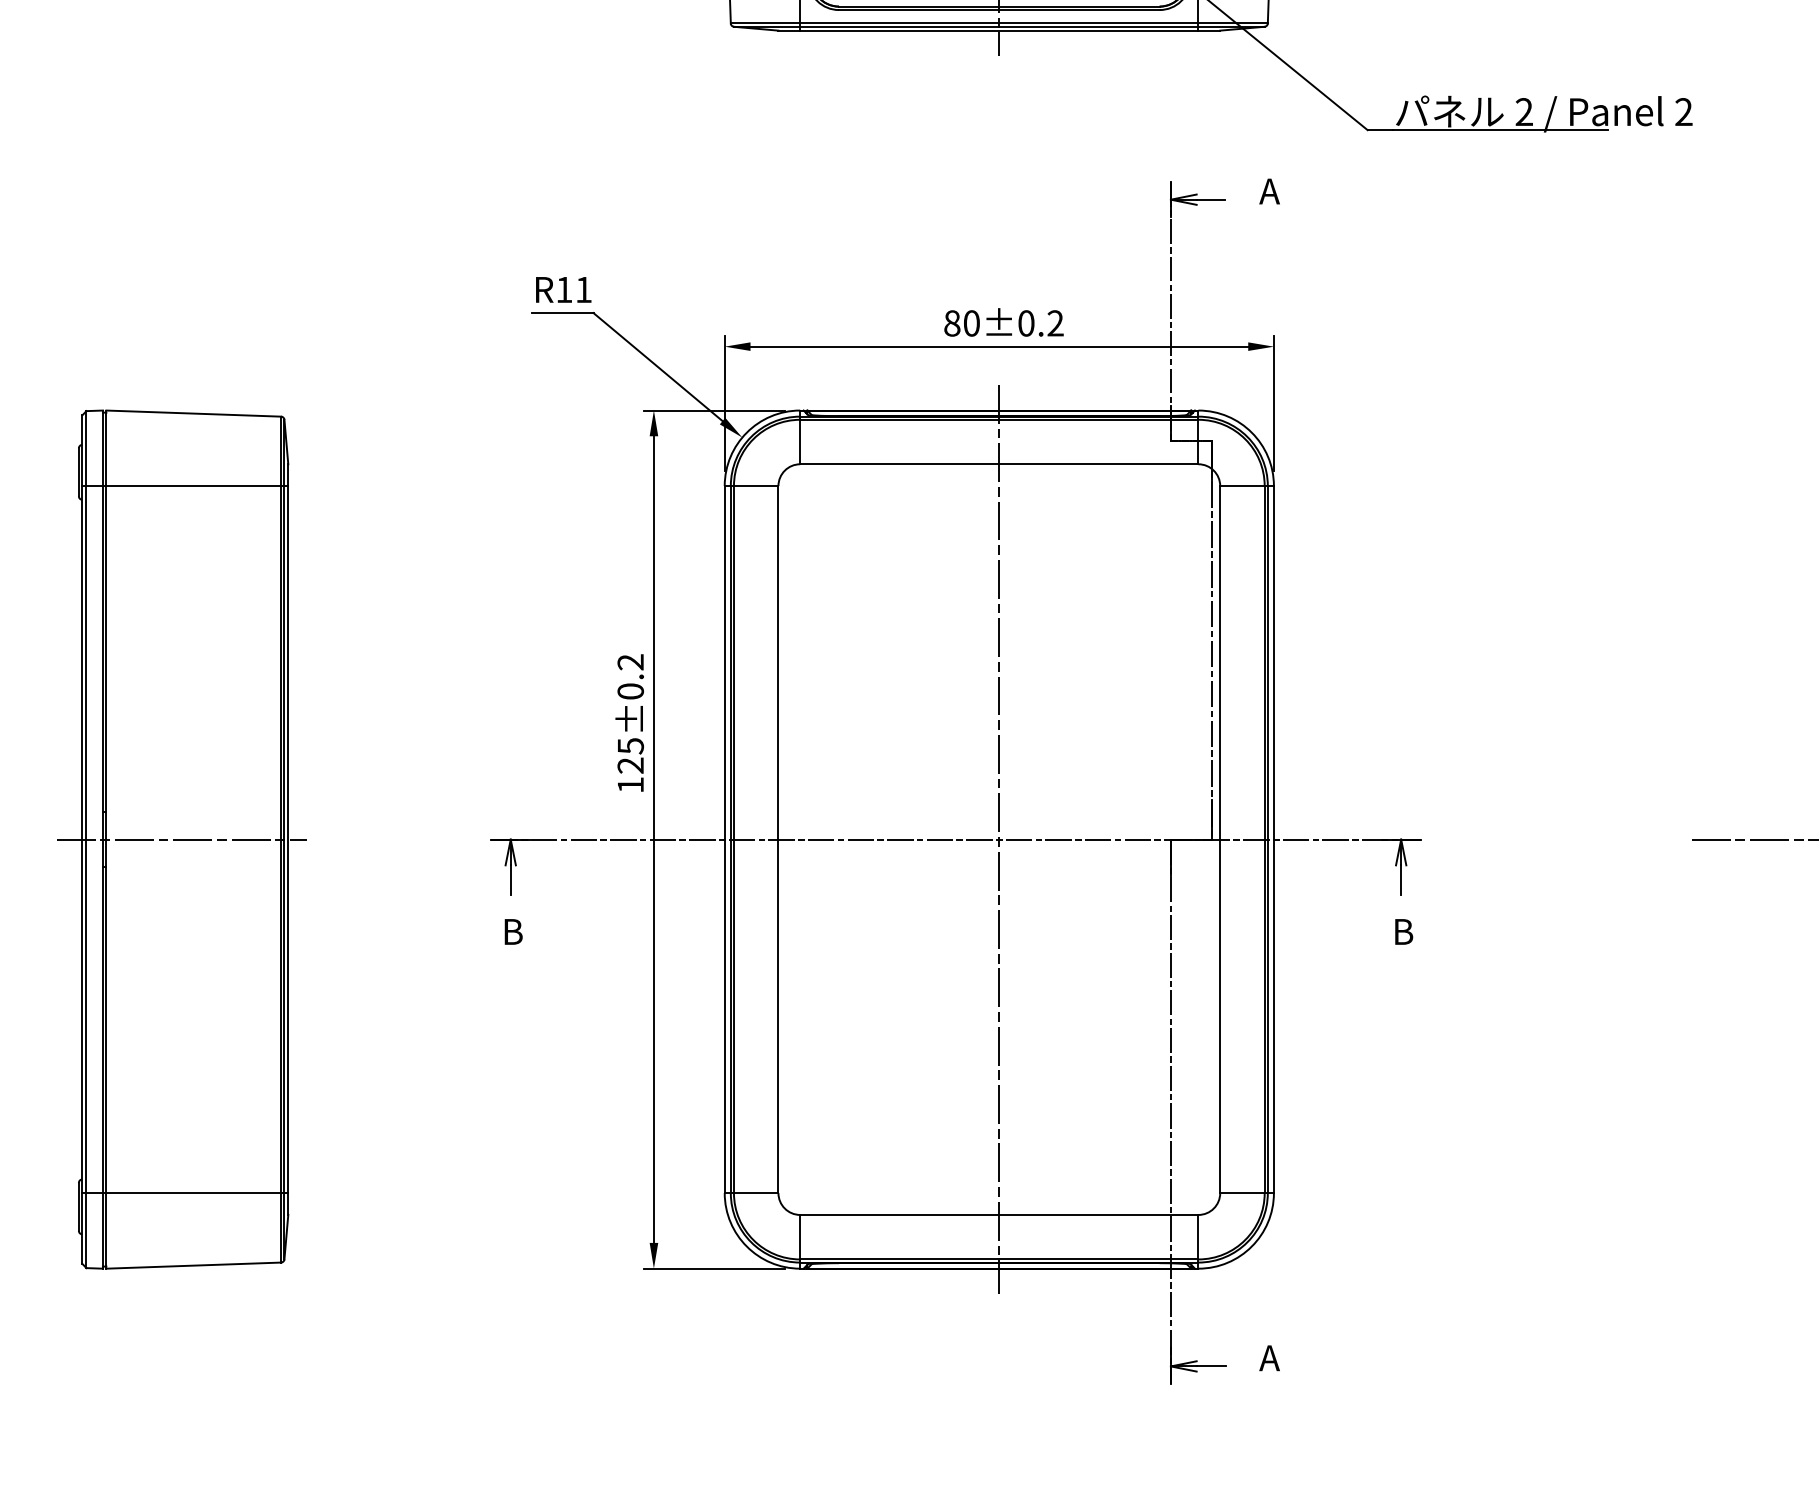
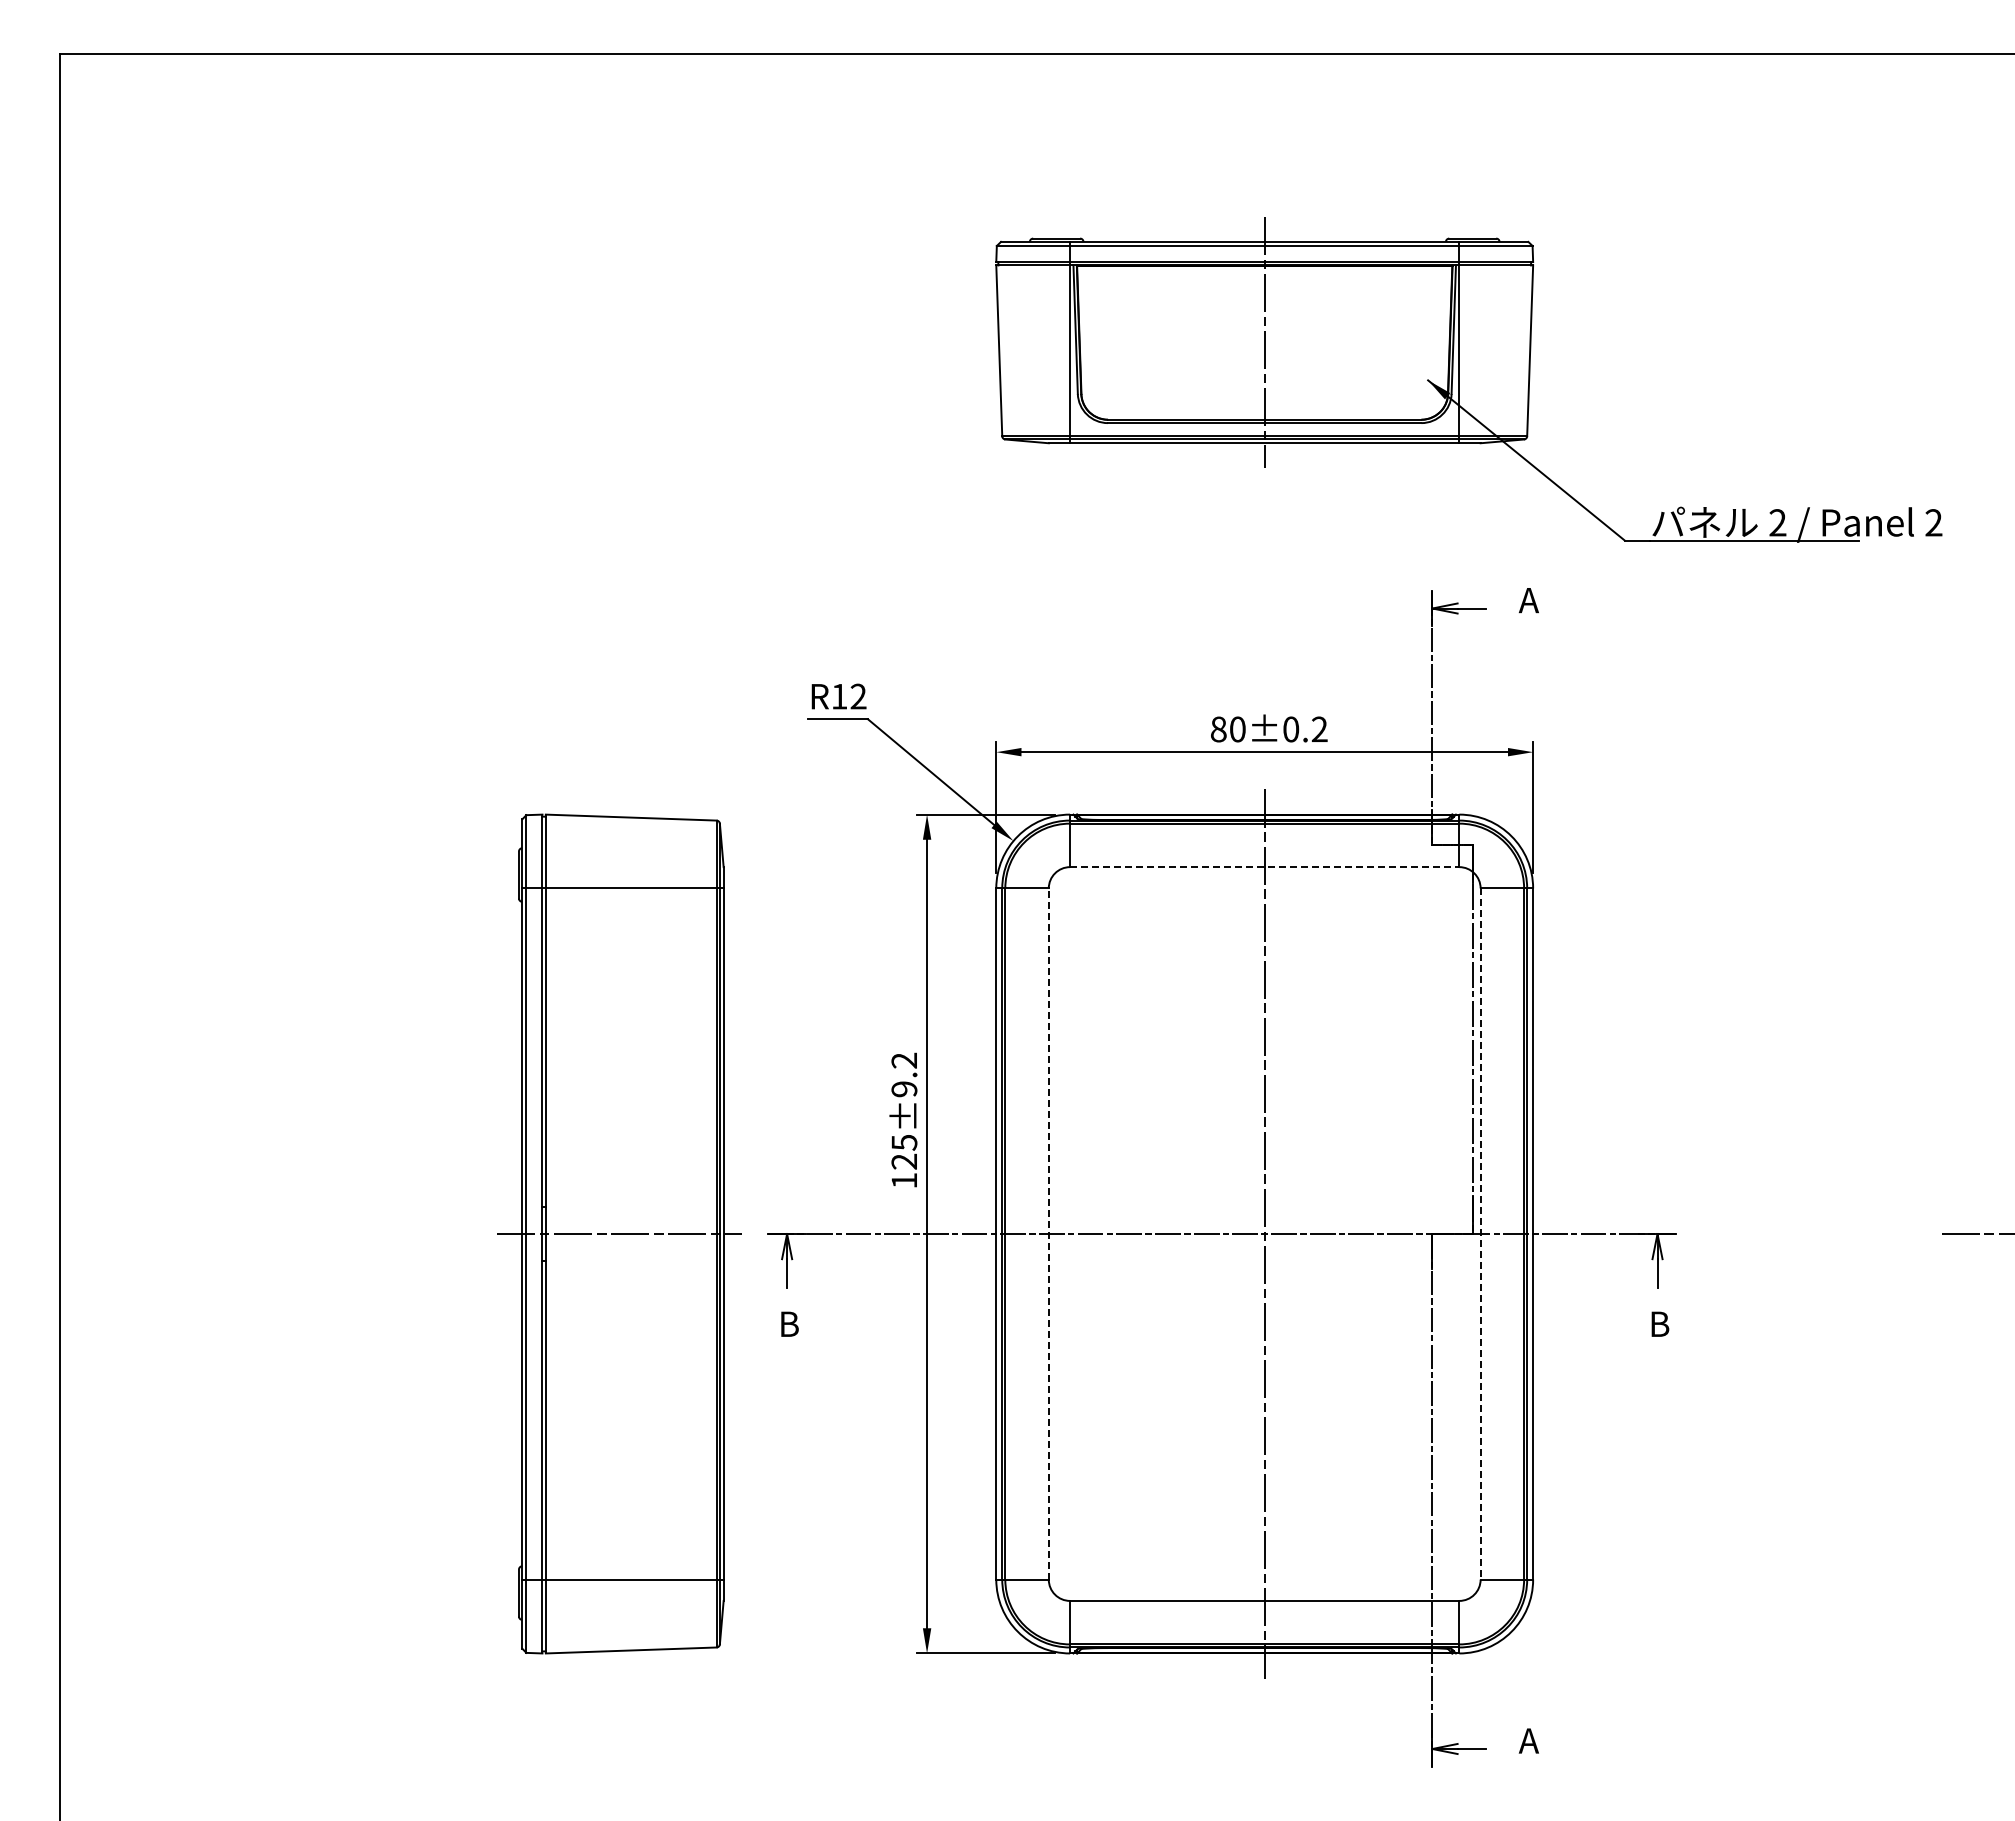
text: (583, 289) -> (858, 696), R11 -> R12
line: (999, 464) -> (1264, 867), solid -> dashed
text: (630, 691) -> (904, 1089), 125±0.2 -> 125±9.2
part: (181, 839) -> (619, 1233), moved
line: (778, 840) -> (1048, 1234), solid -> dashed
line: (1220, 840) -> (1480, 1234), solid -> dashed

